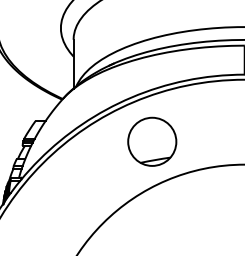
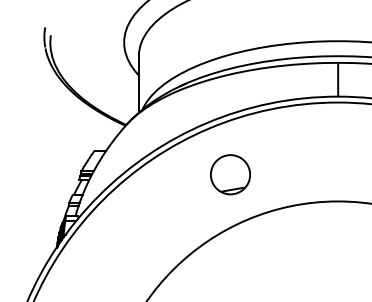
part: (152, 141) -> (230, 174), size x0.7

